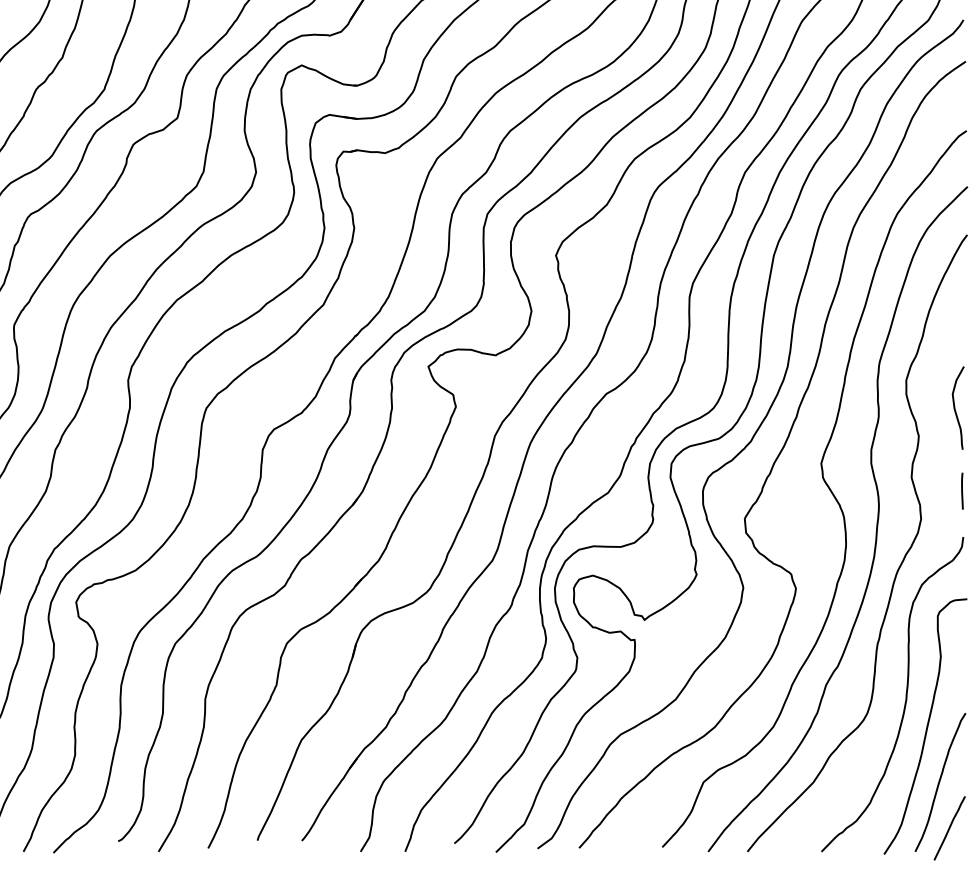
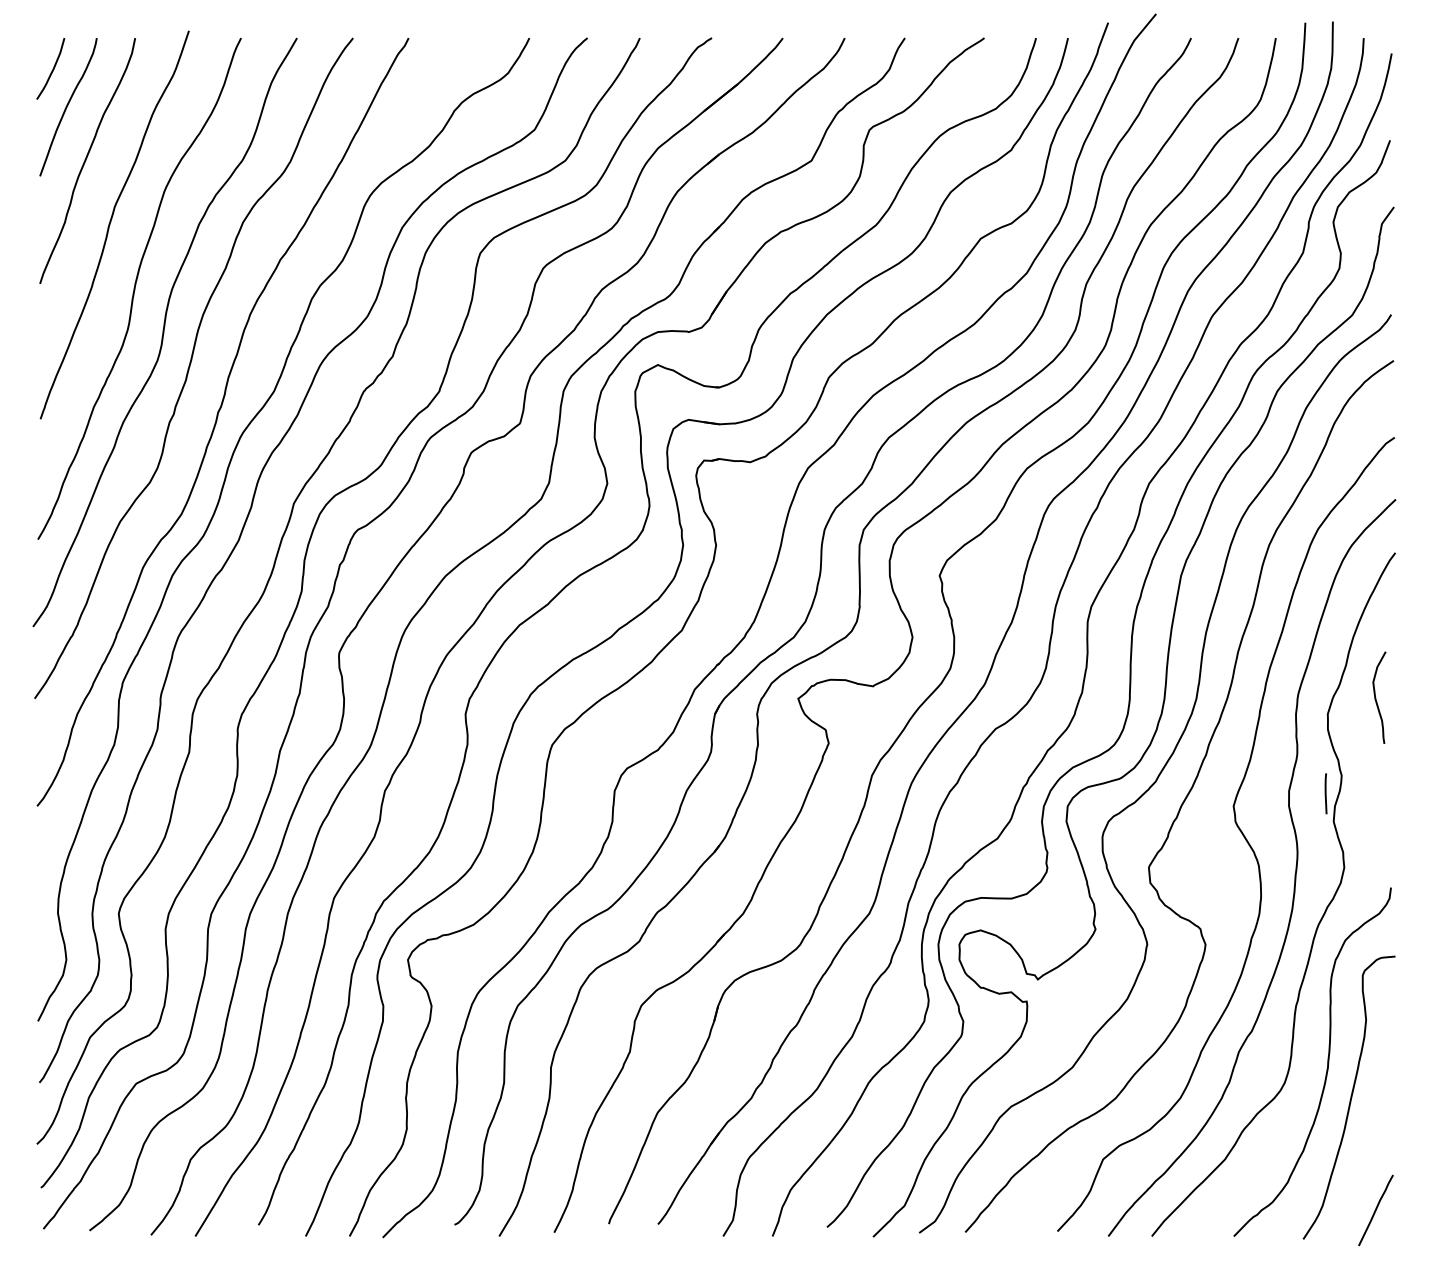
curve: (955, 407) -> (1376, 697), moved
line: (961, 490) -> (1325, 793), moved
curve: (940, 782) -> (1365, 1159), removed

